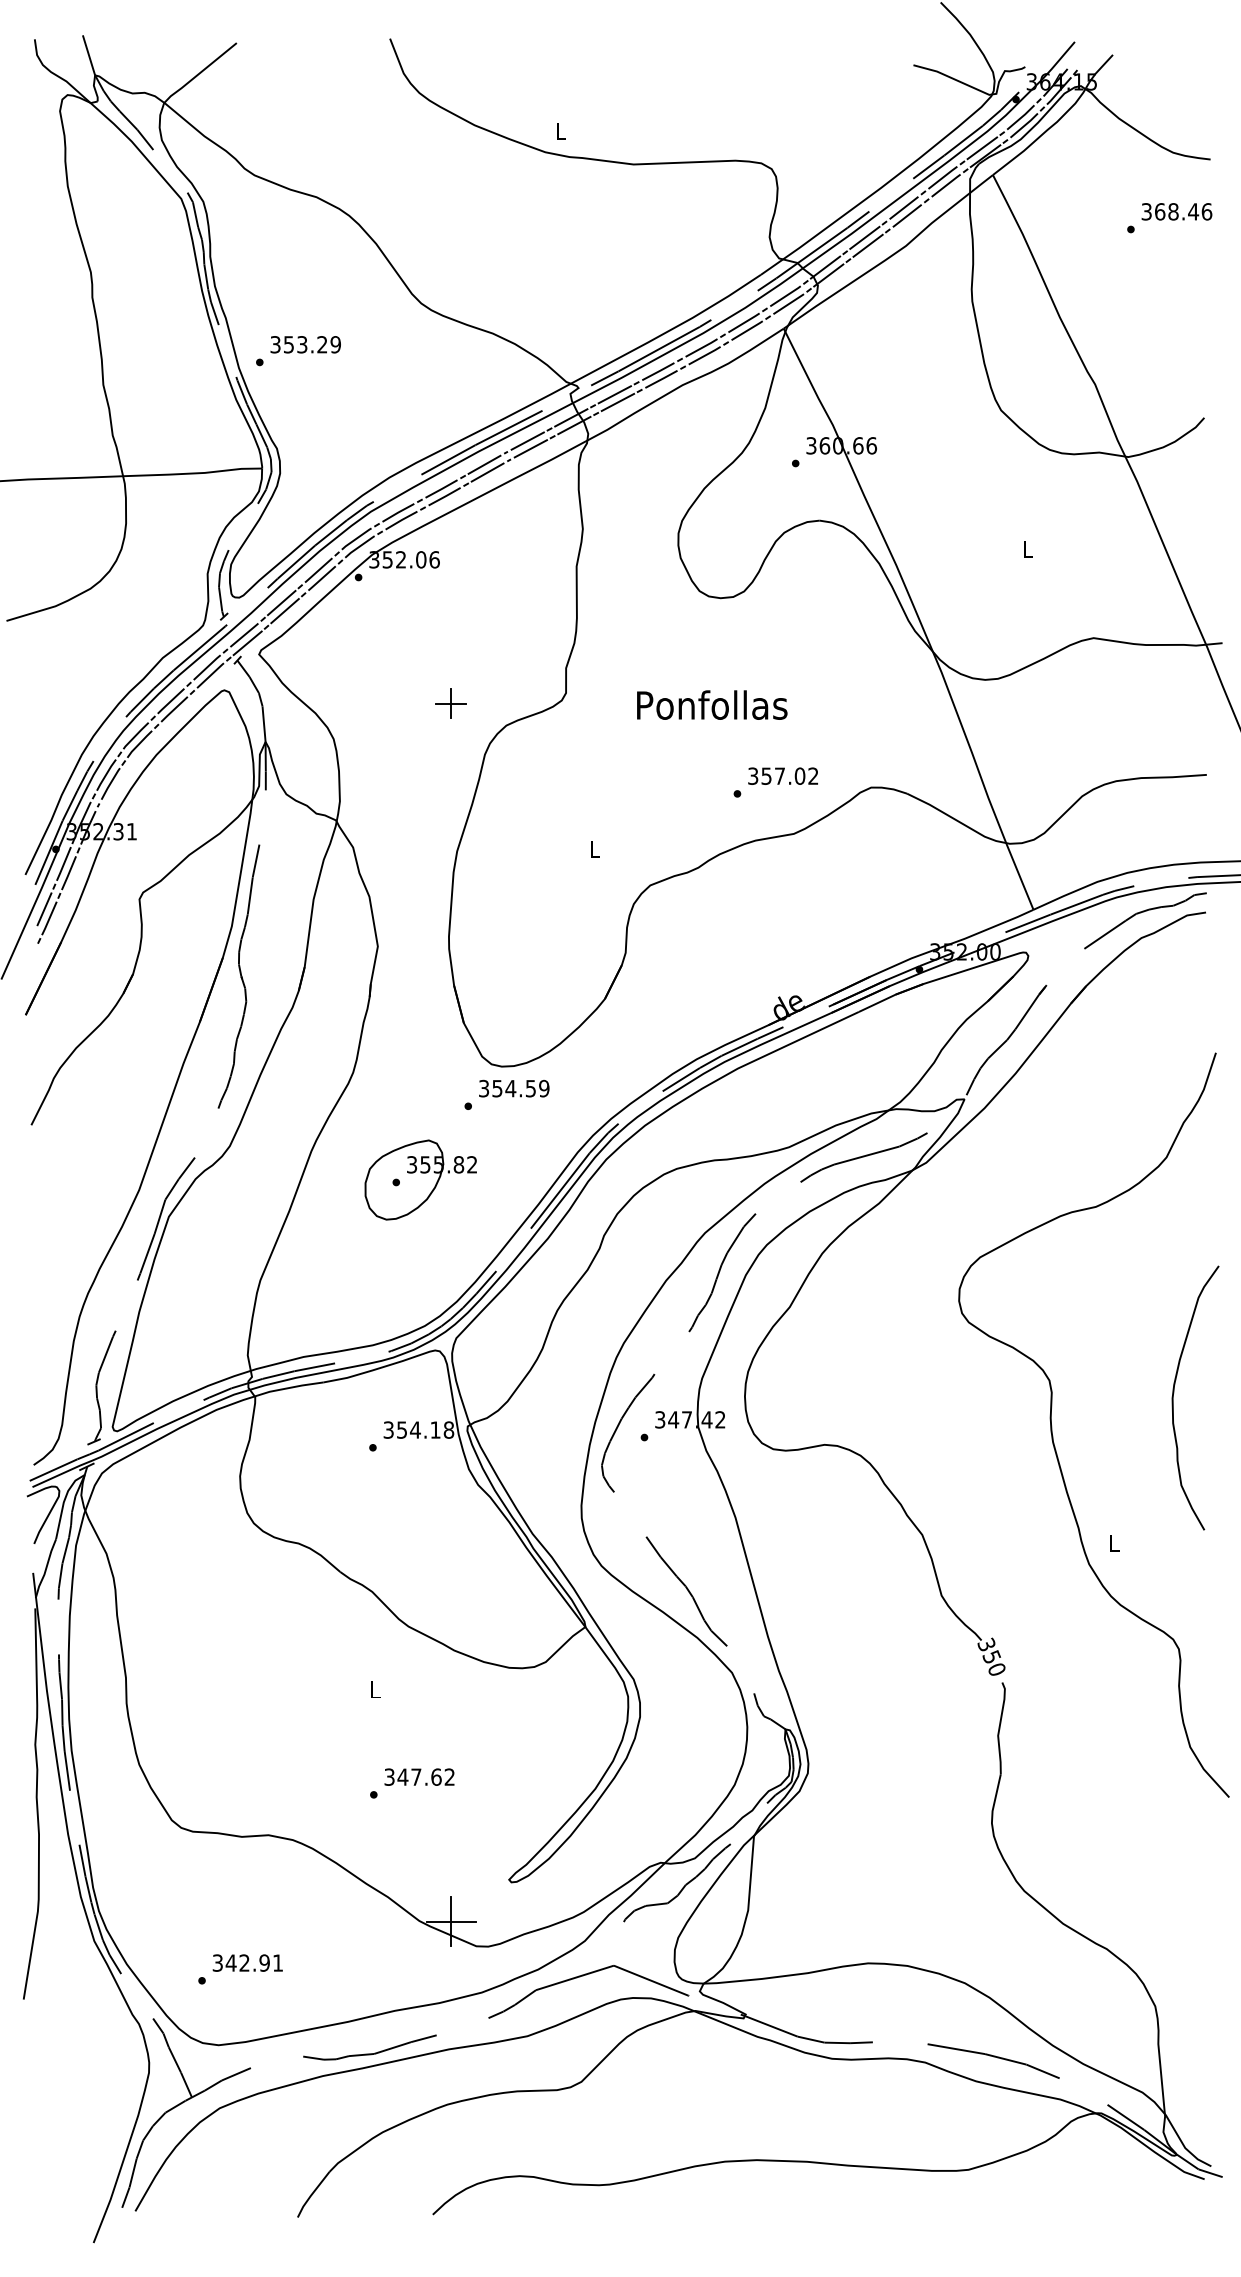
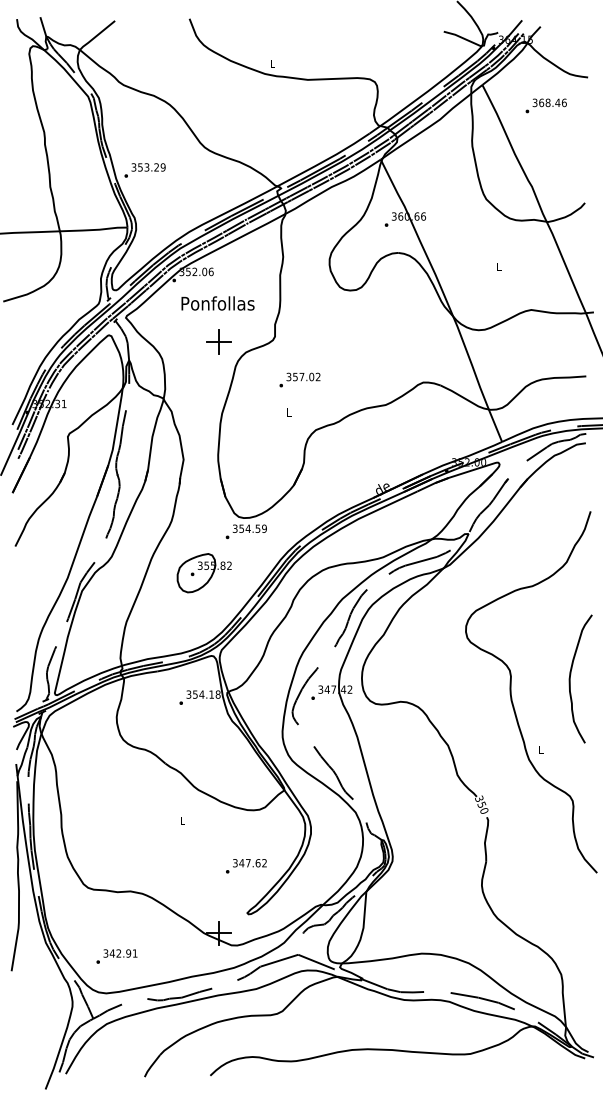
text: (1168, 217) -> (545, 105), moved
part: (449, 703) -> (218, 341), size x1.67
text: (711, 705) -> (217, 303), moved
text: (774, 781) -> (299, 379), moved
text: (412, 1783) -> (246, 866), moved

